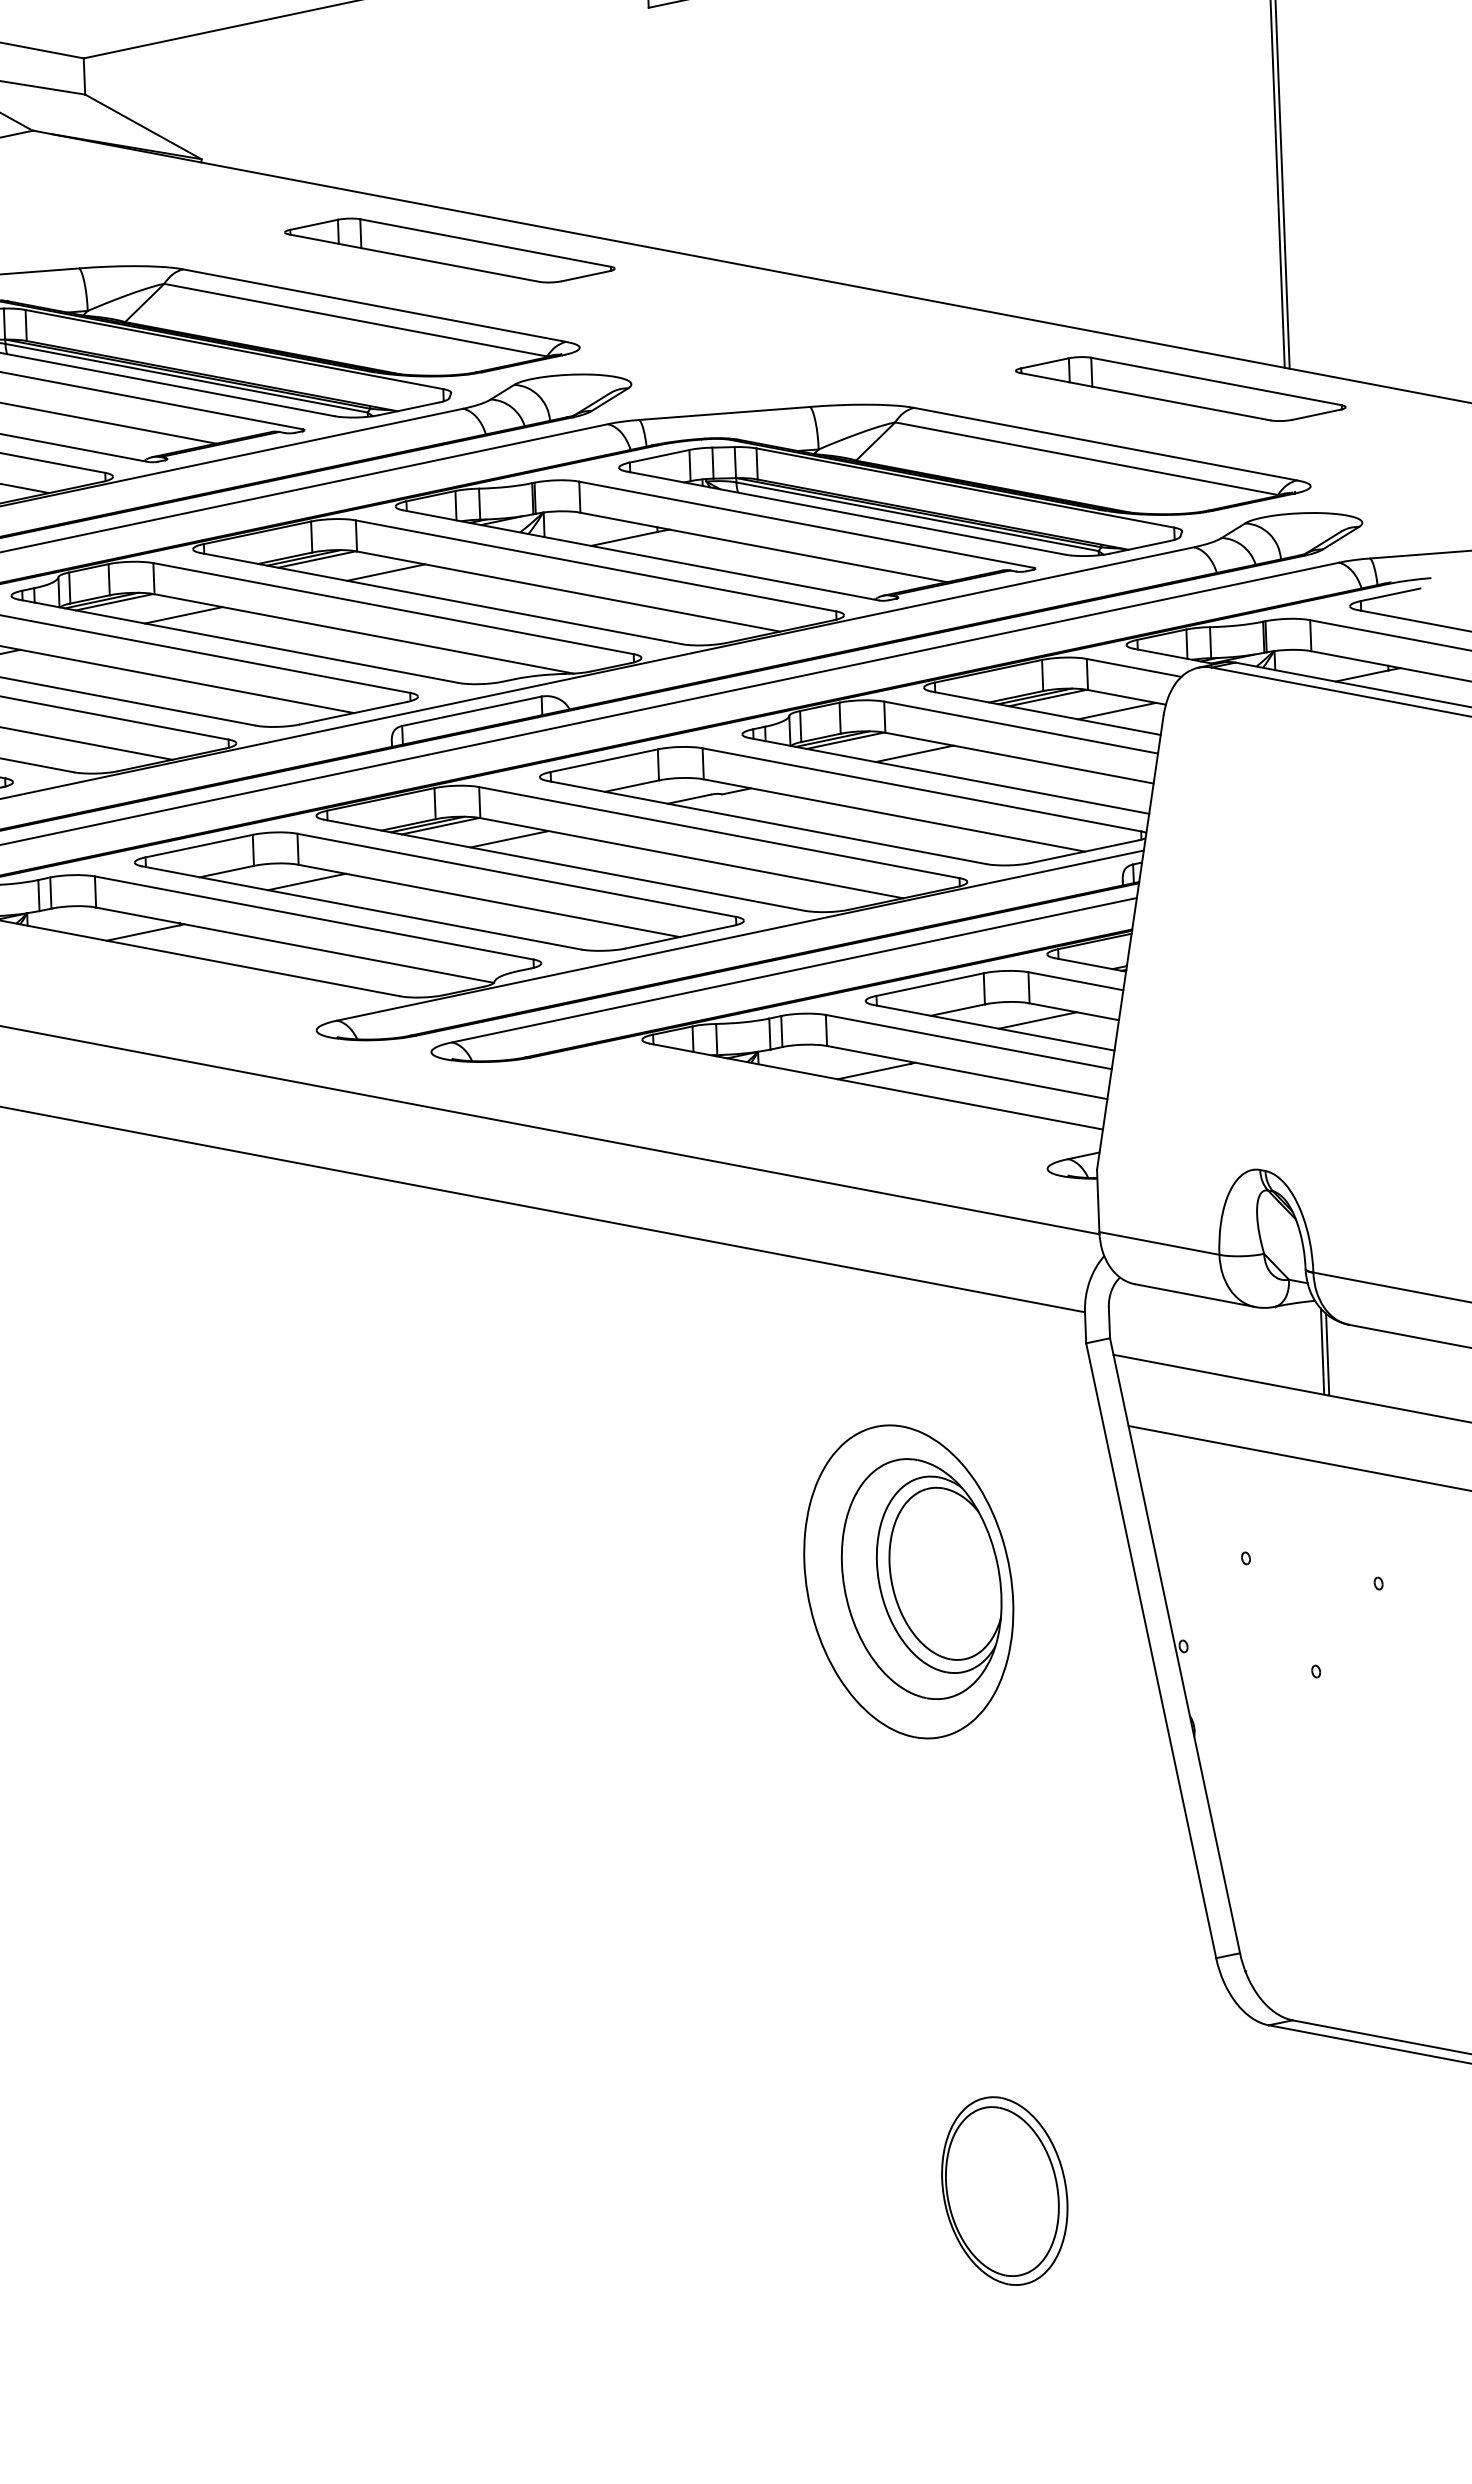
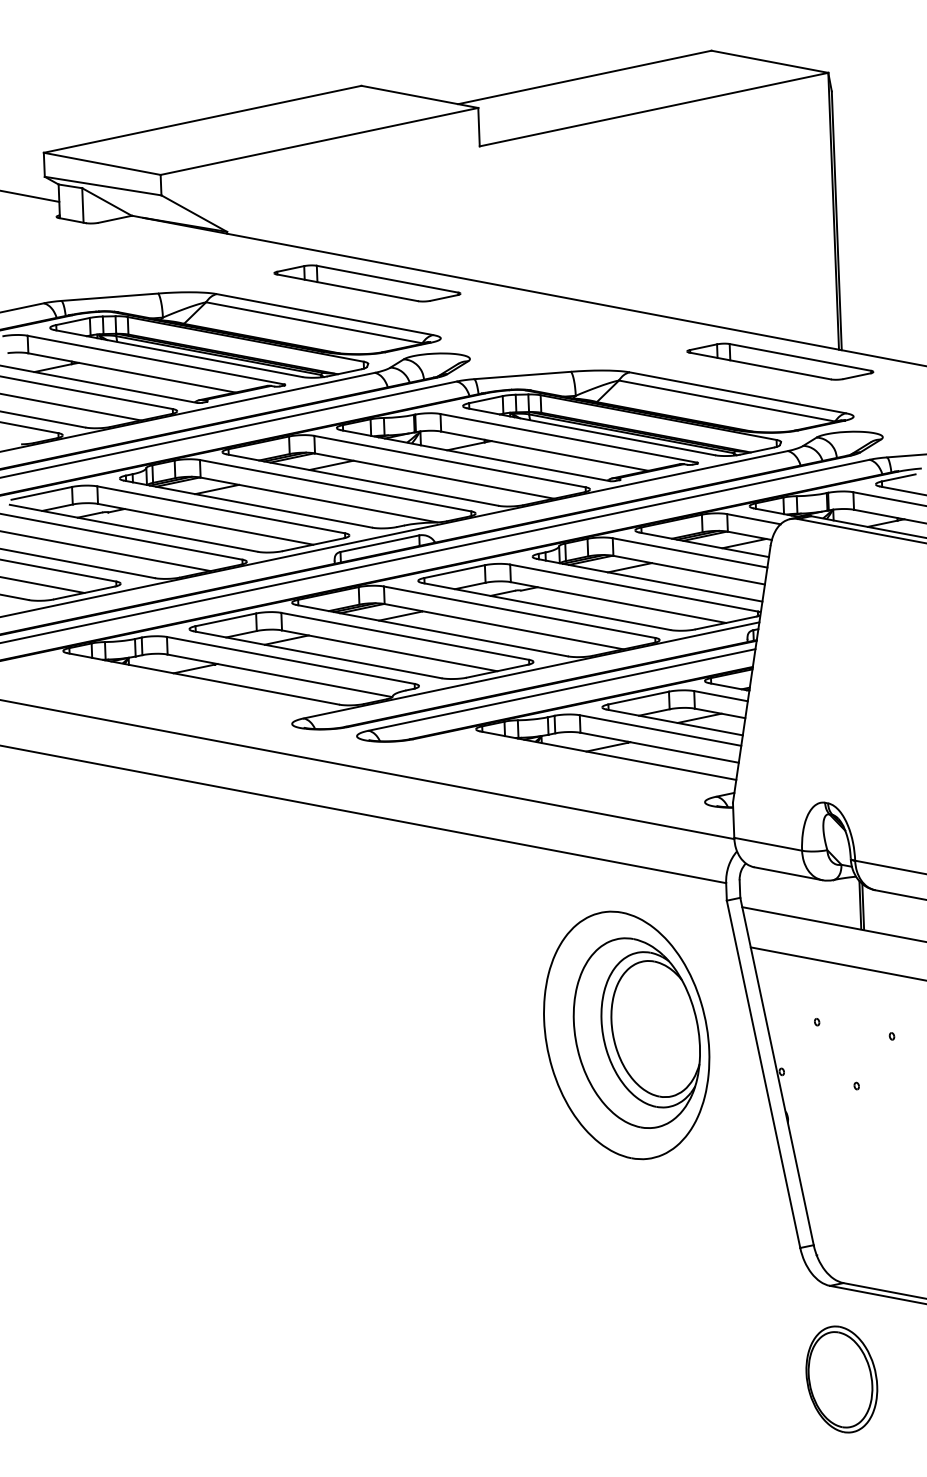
part: (908, 1582) -> (626, 1035), size x1.4
part: (1004, 2191) -> (841, 1379), moved

